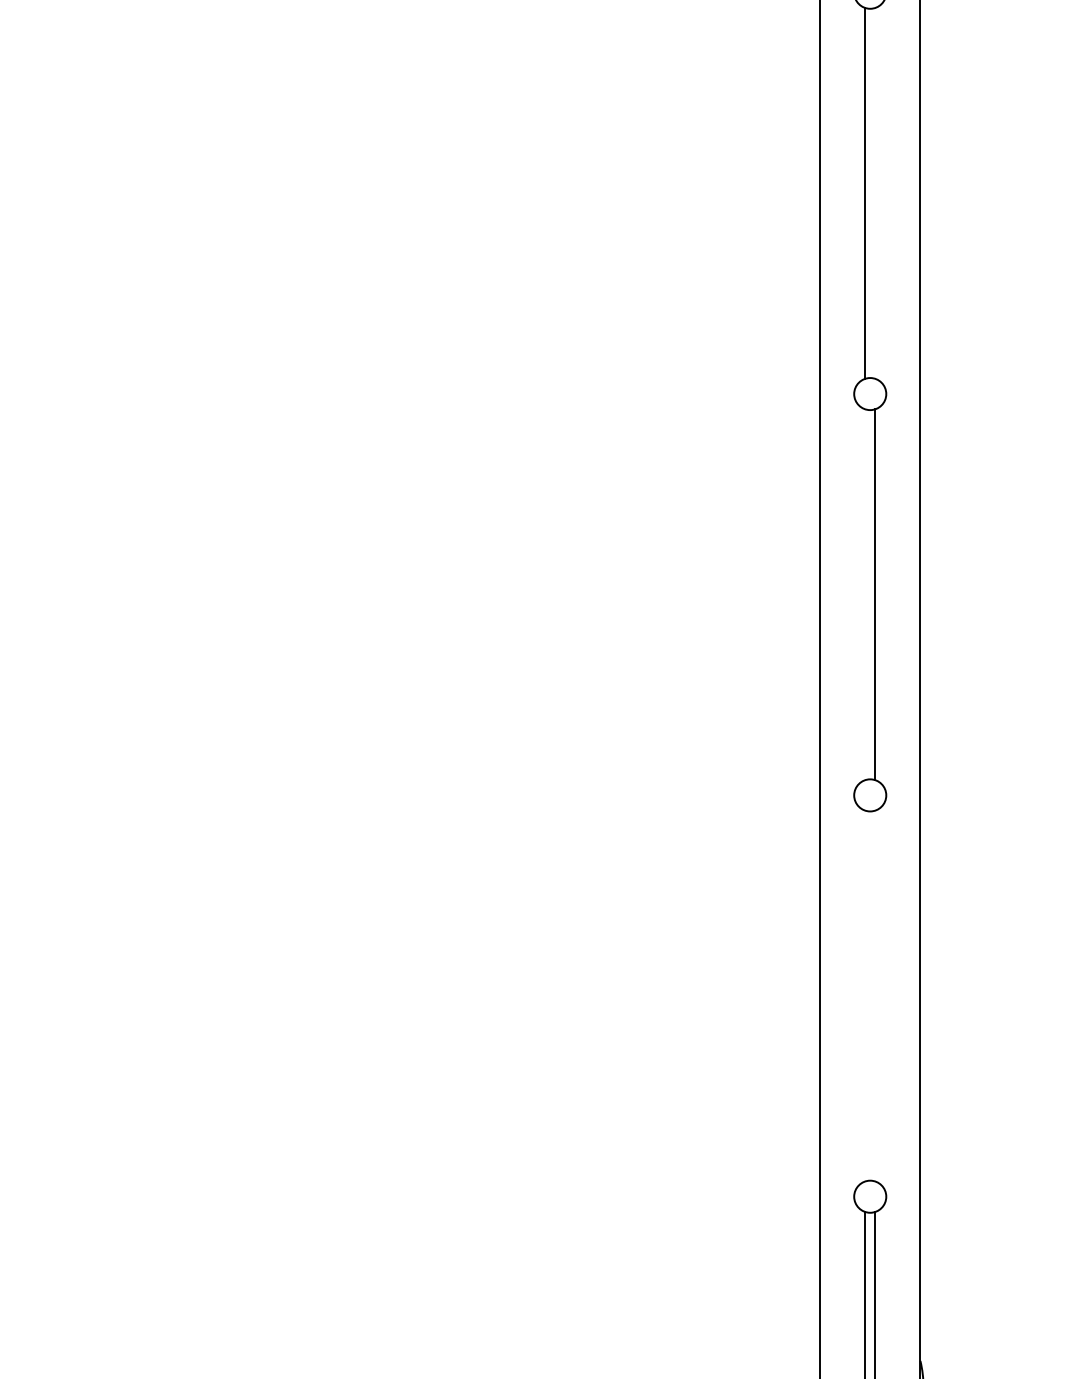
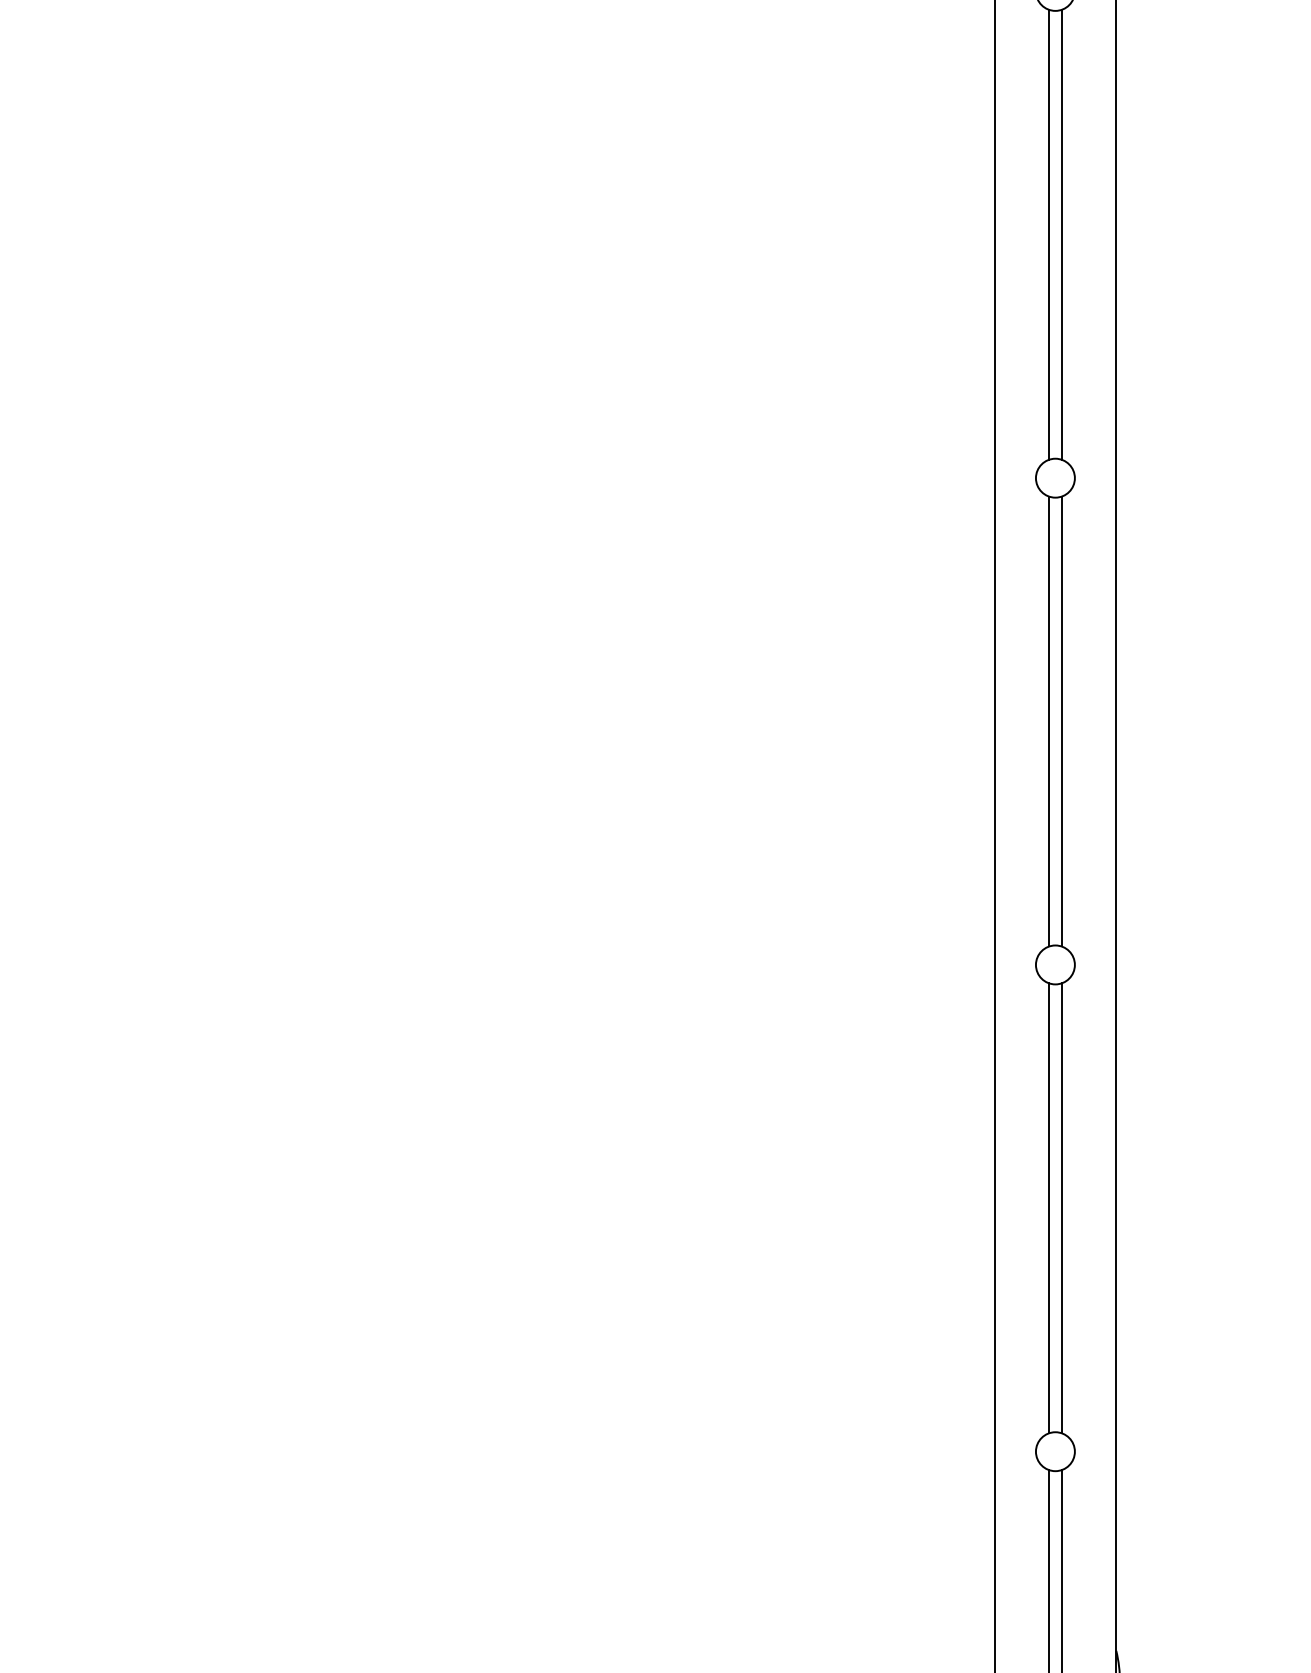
line: (875, 193) -> (1061, 234), added
line: (865, 594) -> (1049, 721), added
line: (865, 996) -> (1049, 1208), added
line: (875, 996) -> (1061, 1208), added

